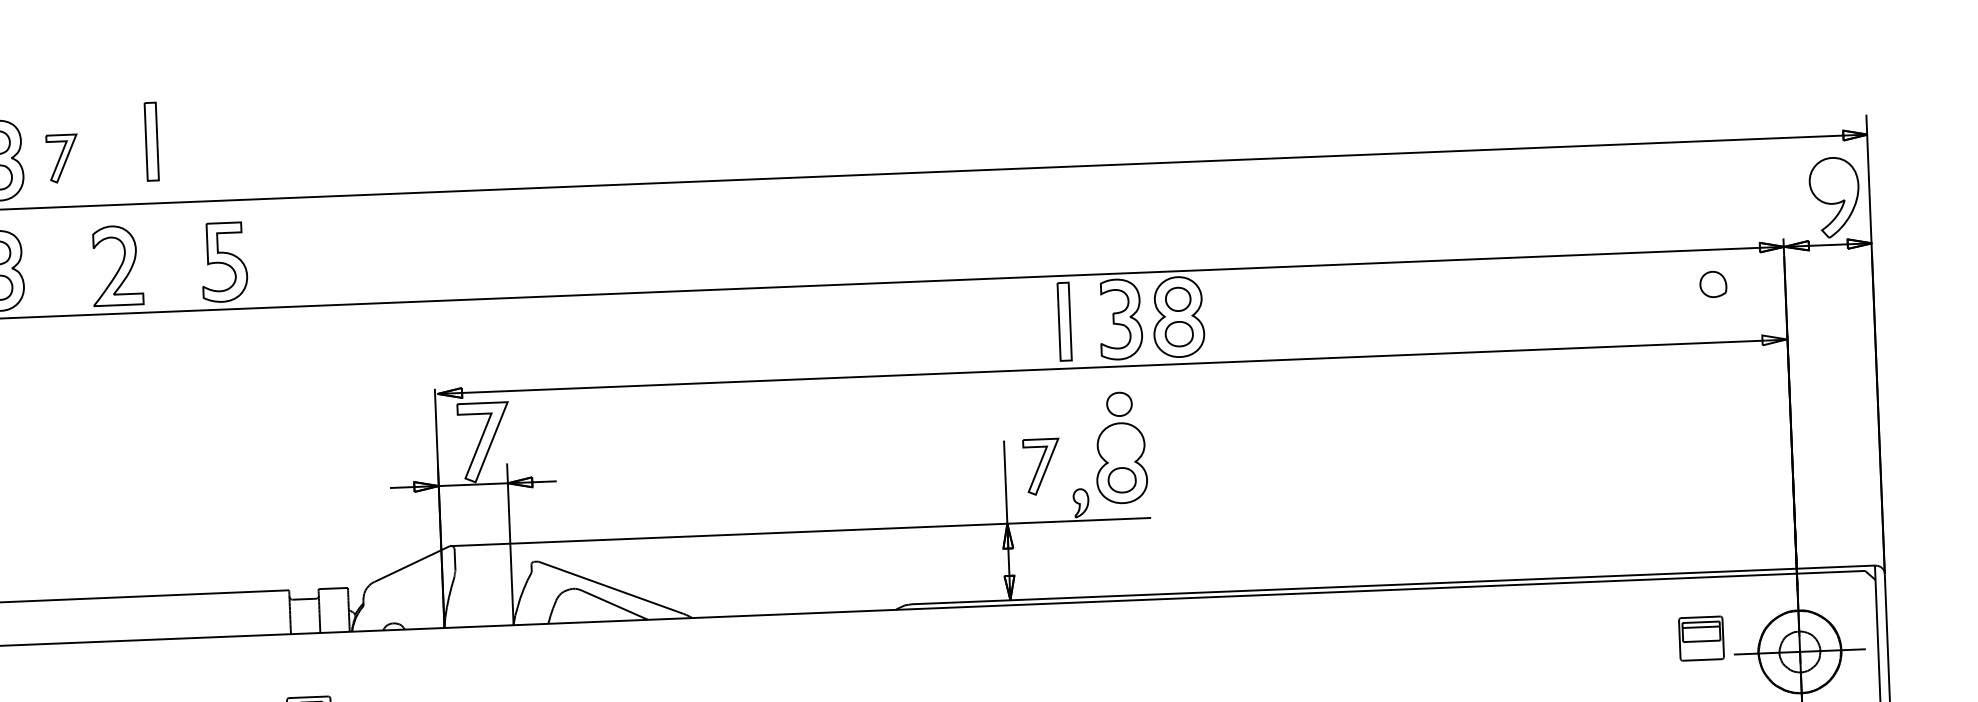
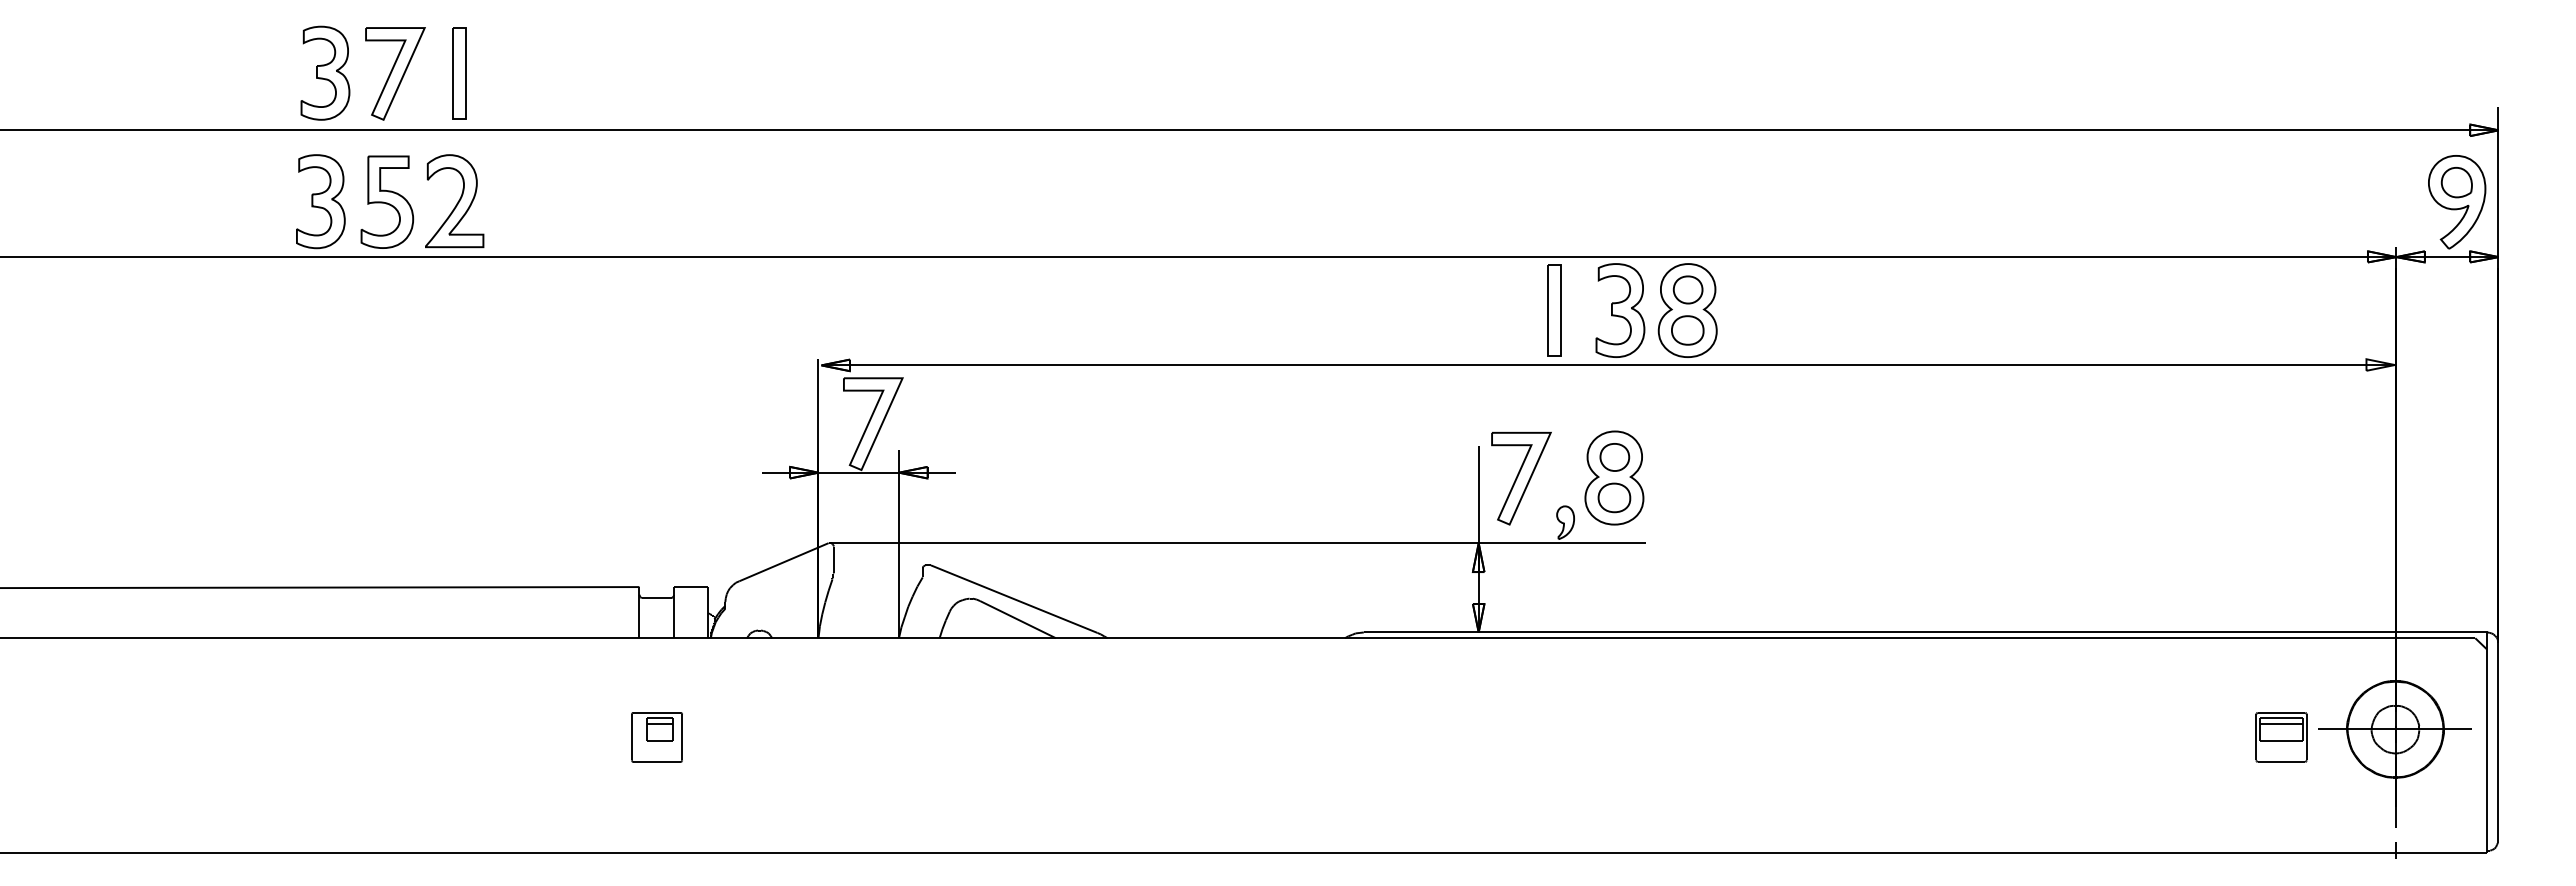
part: (151, 141) -> (459, 73), moved
part: (62, 158) -> (395, 73), size x1.67
part: (224, 261) -> (387, 201), moved
part: (1713, 284) -> (2456, 182), moved
part: (1119, 404) -> (1614, 457), moved
part: (1041, 466) -> (1521, 478), size x1.43
part: (1701, 638) -> (2281, 737), moved

